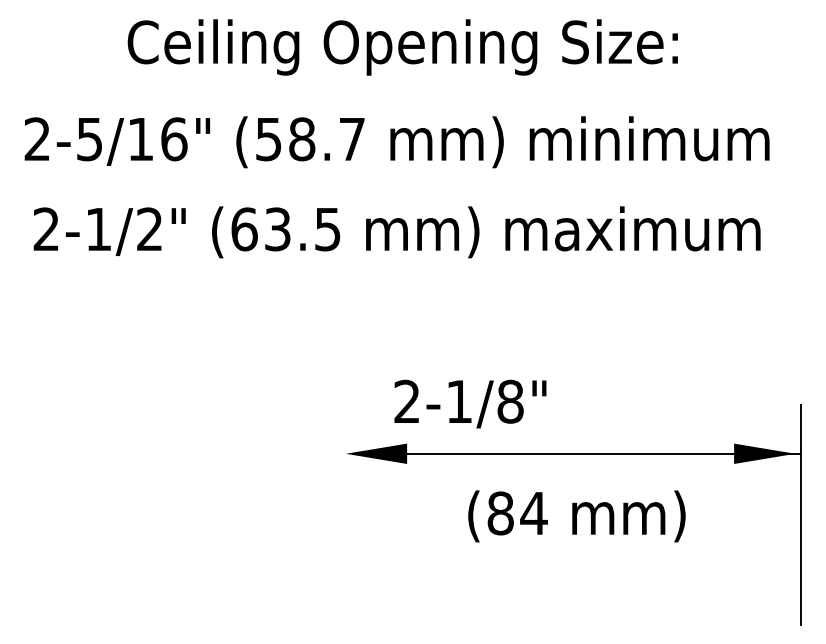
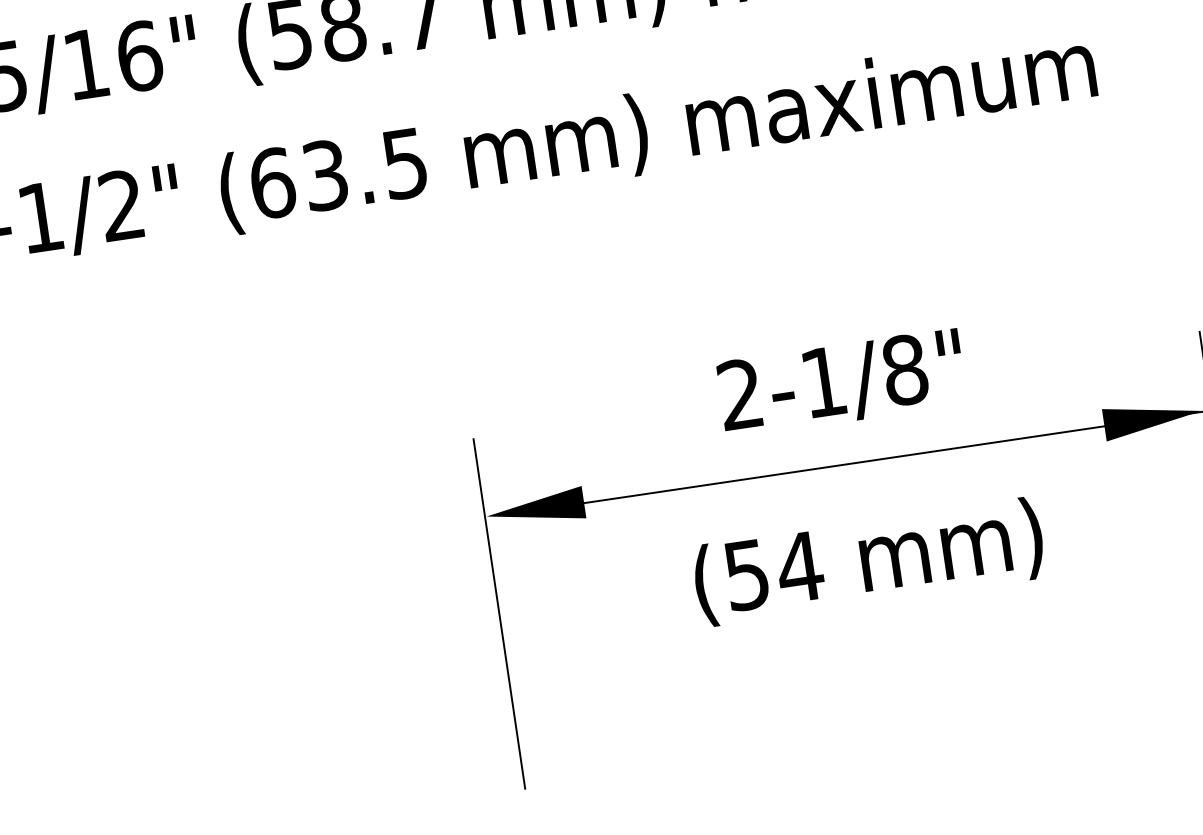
text: (470, 403) -> (841, 382), moved
text: (500, 513) -> (746, 575), (84 -> (54
line: (344, 514) -> (498, 613), added

